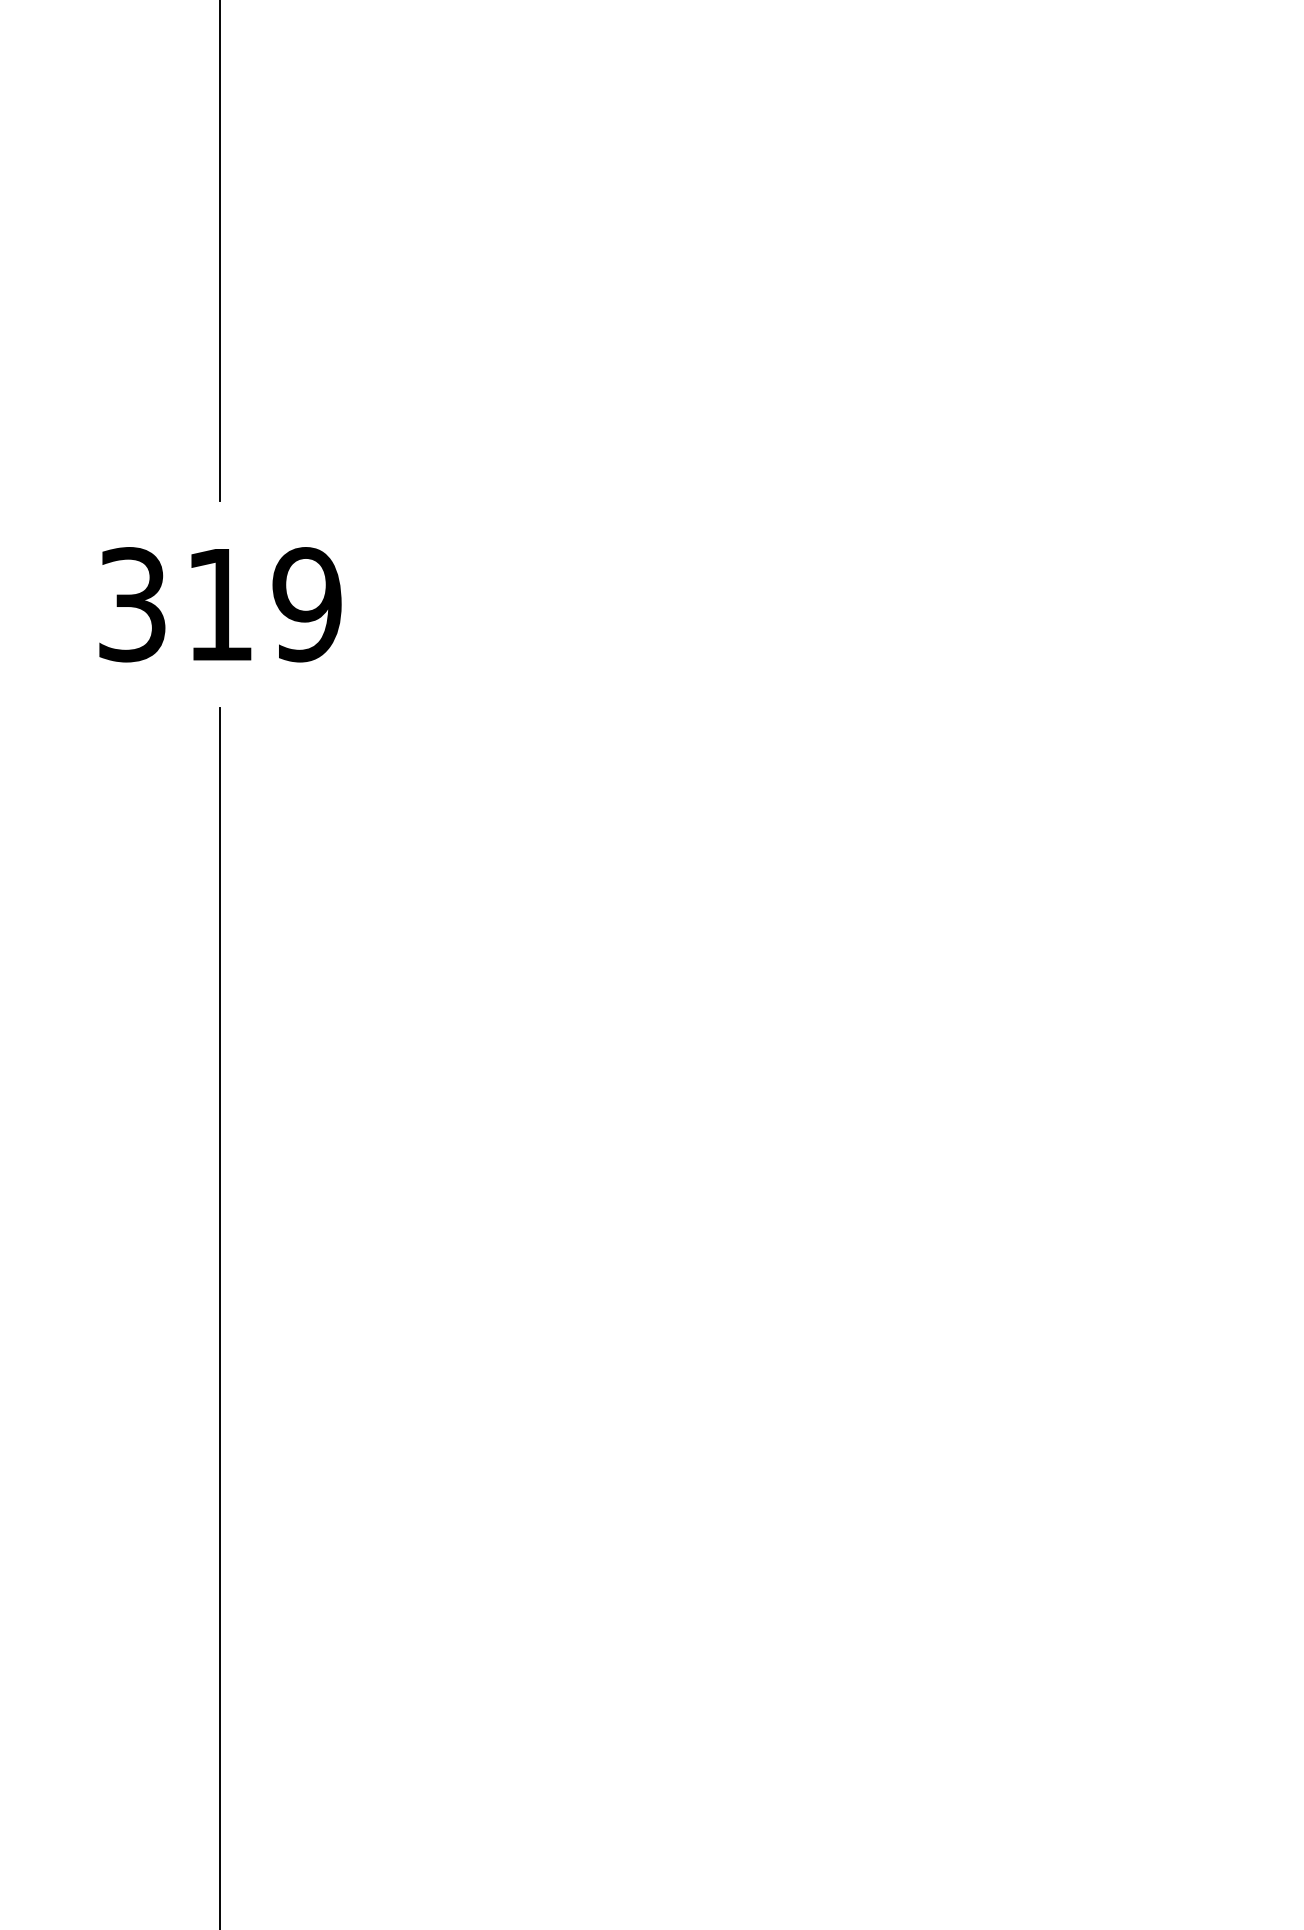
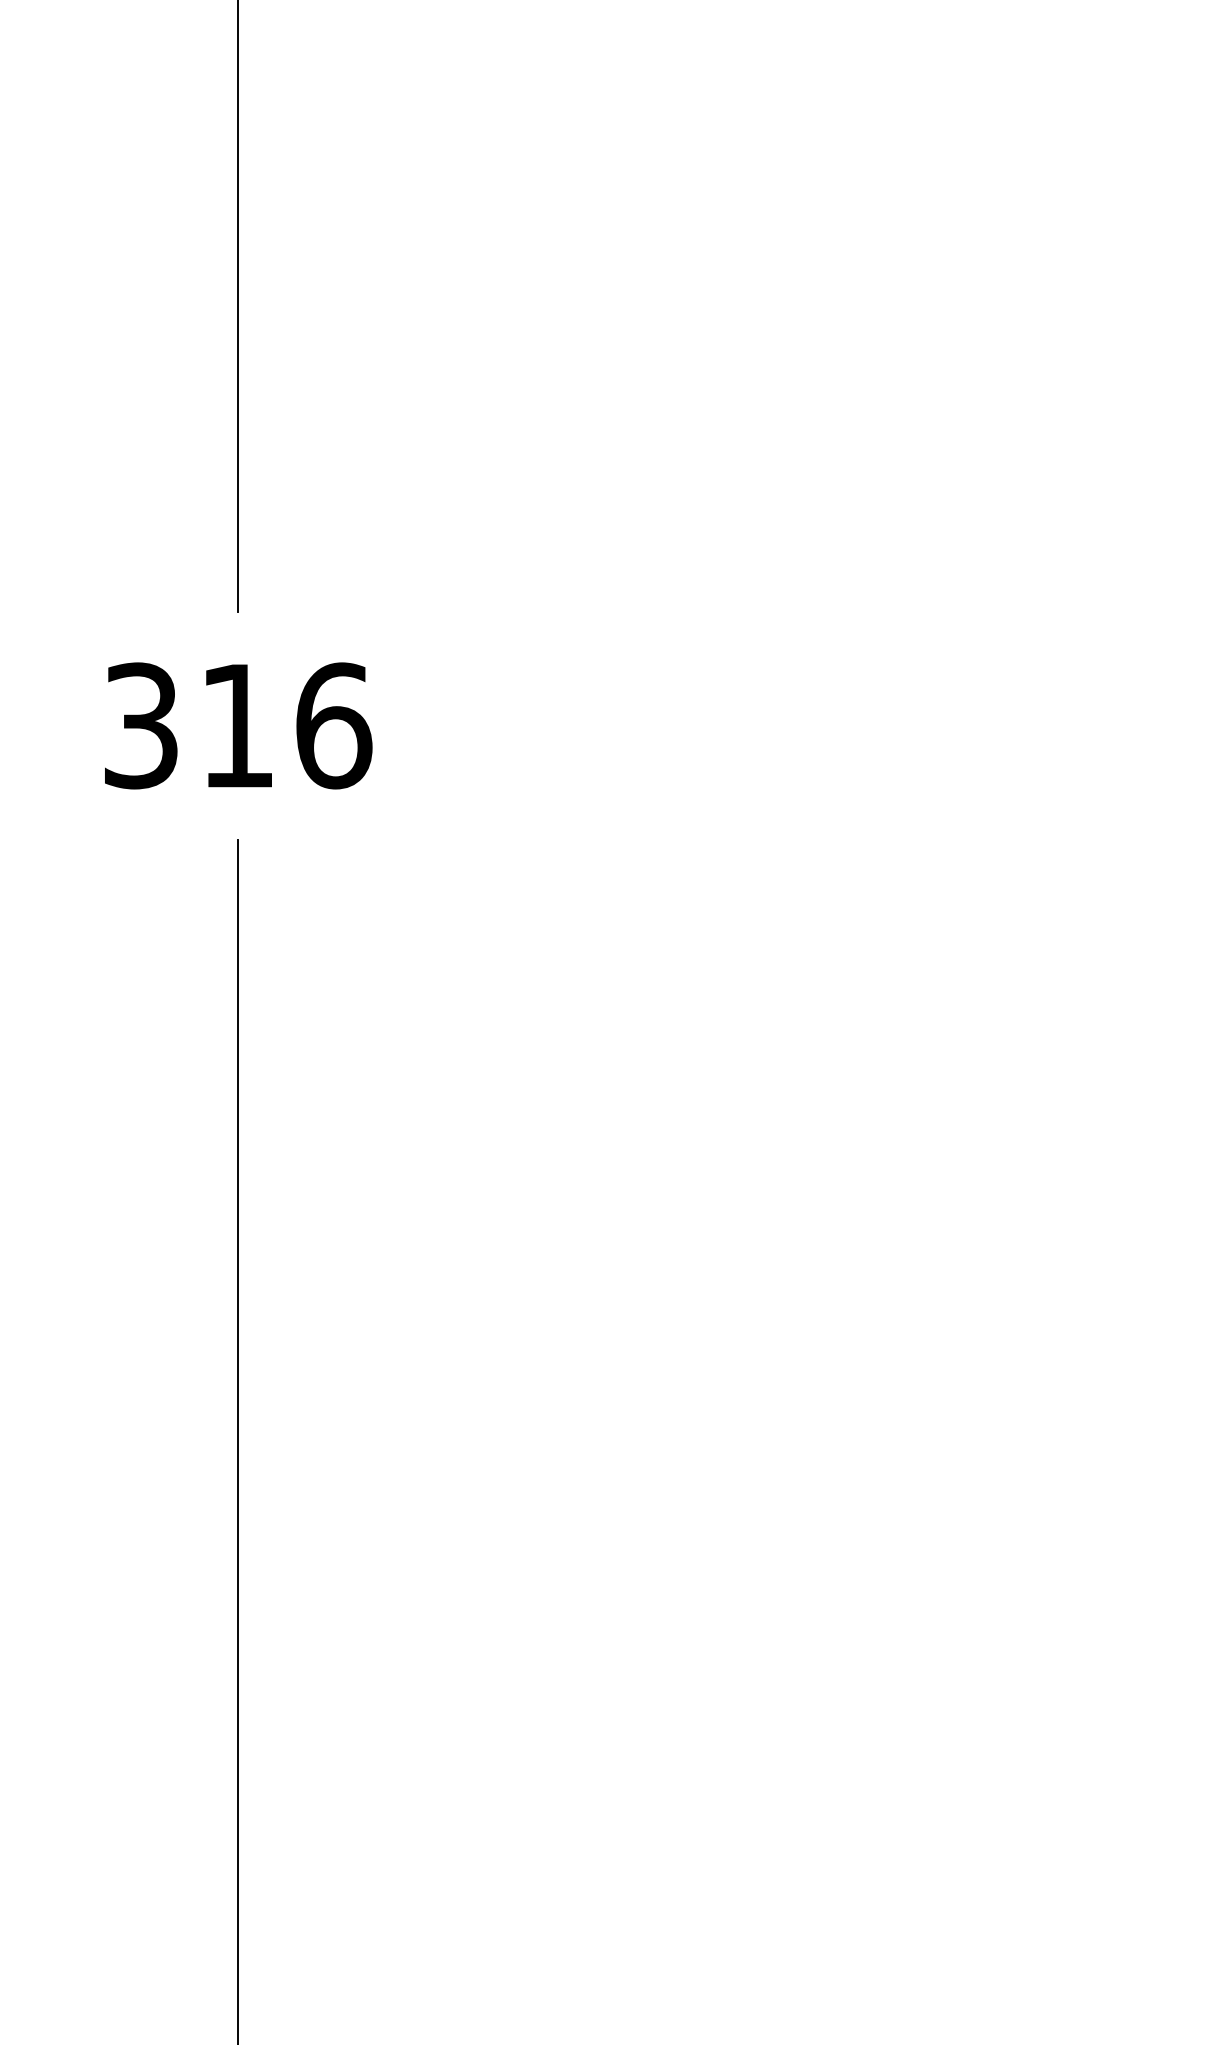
text: (307, 604) -> (333, 725), 319 -> 316

